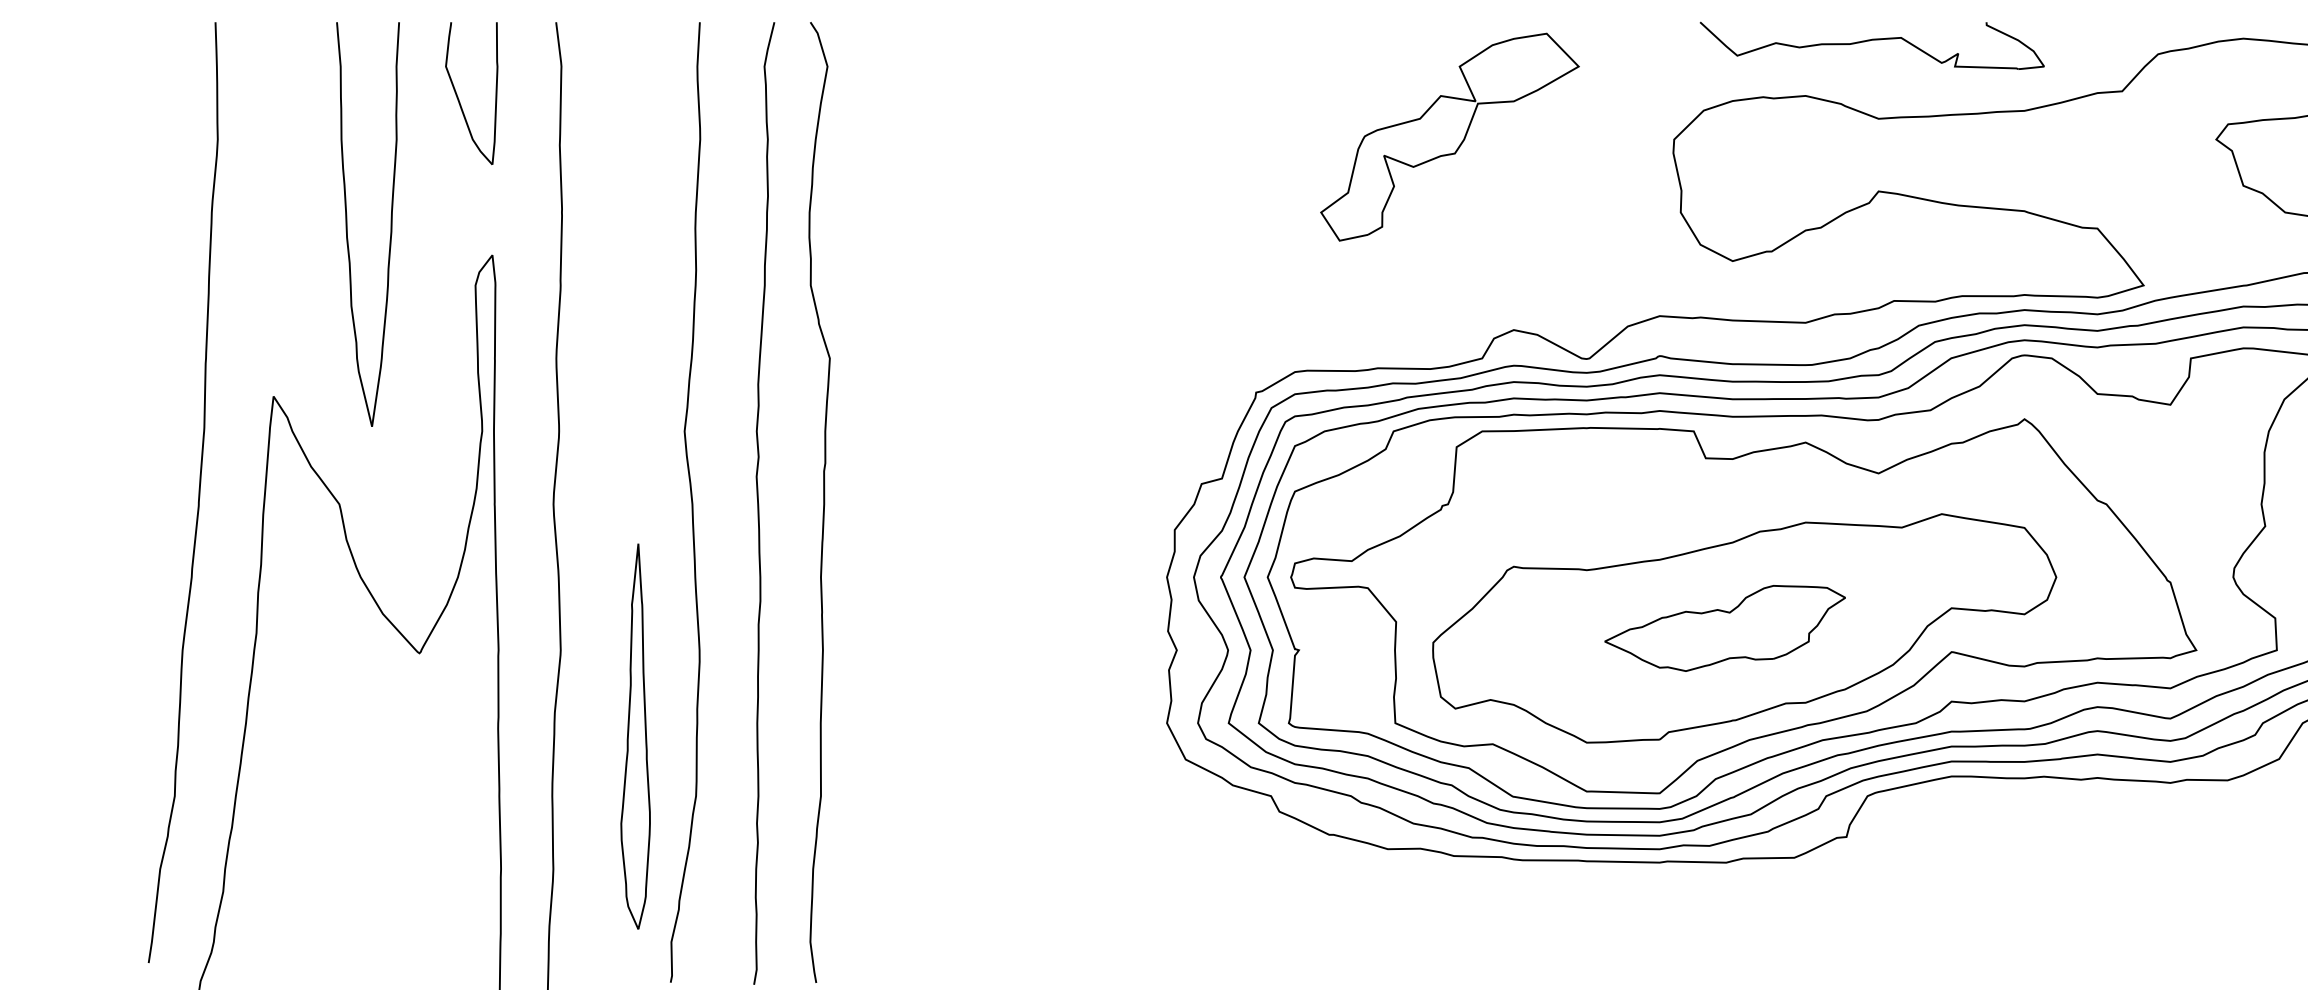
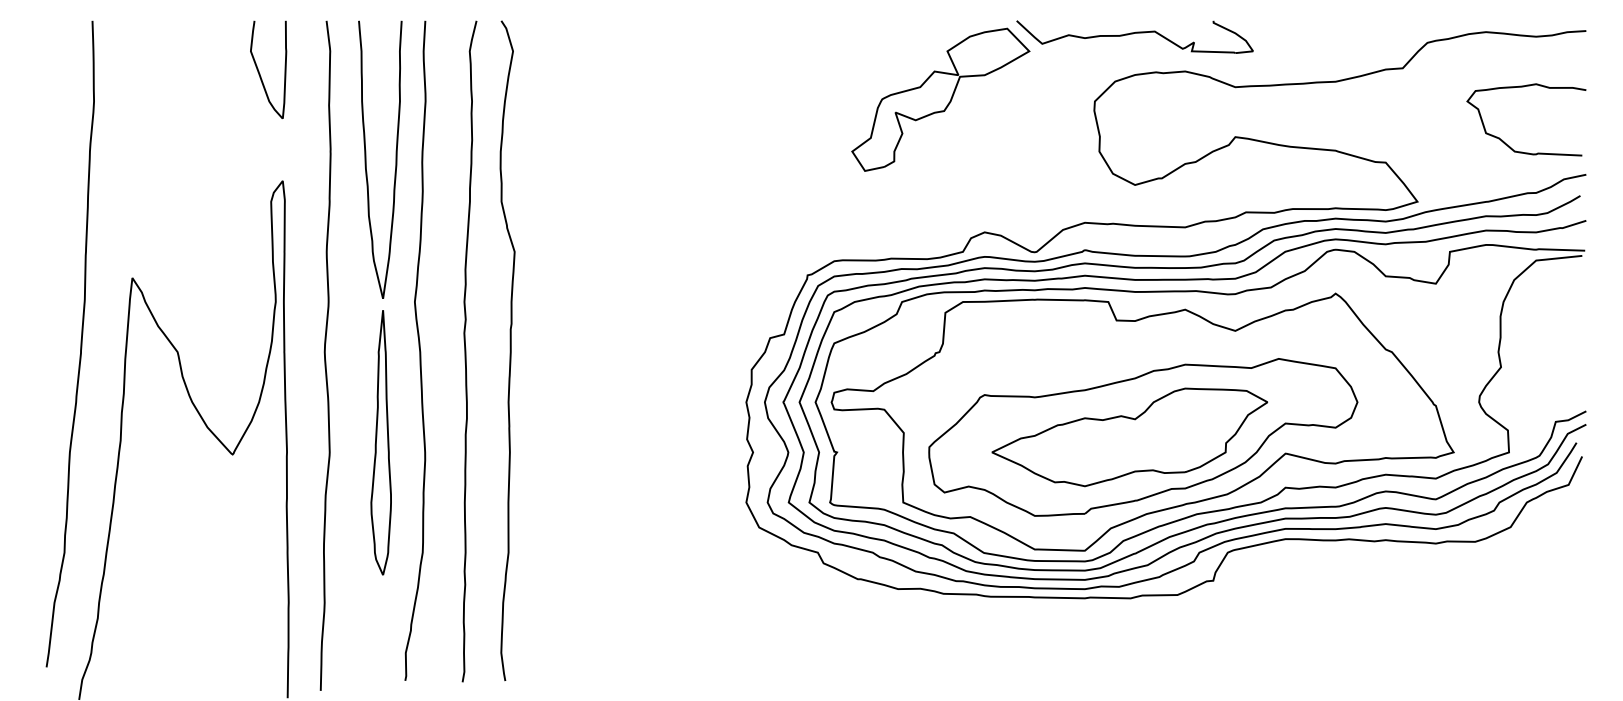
part: (1871, 45) -> (1134, 36), moved
part: (347, 224) -> (366, 159), moved
part: (1724, 628) -> (1129, 437), size x1.67
part: (634, 736) -> (380, 442), moved

